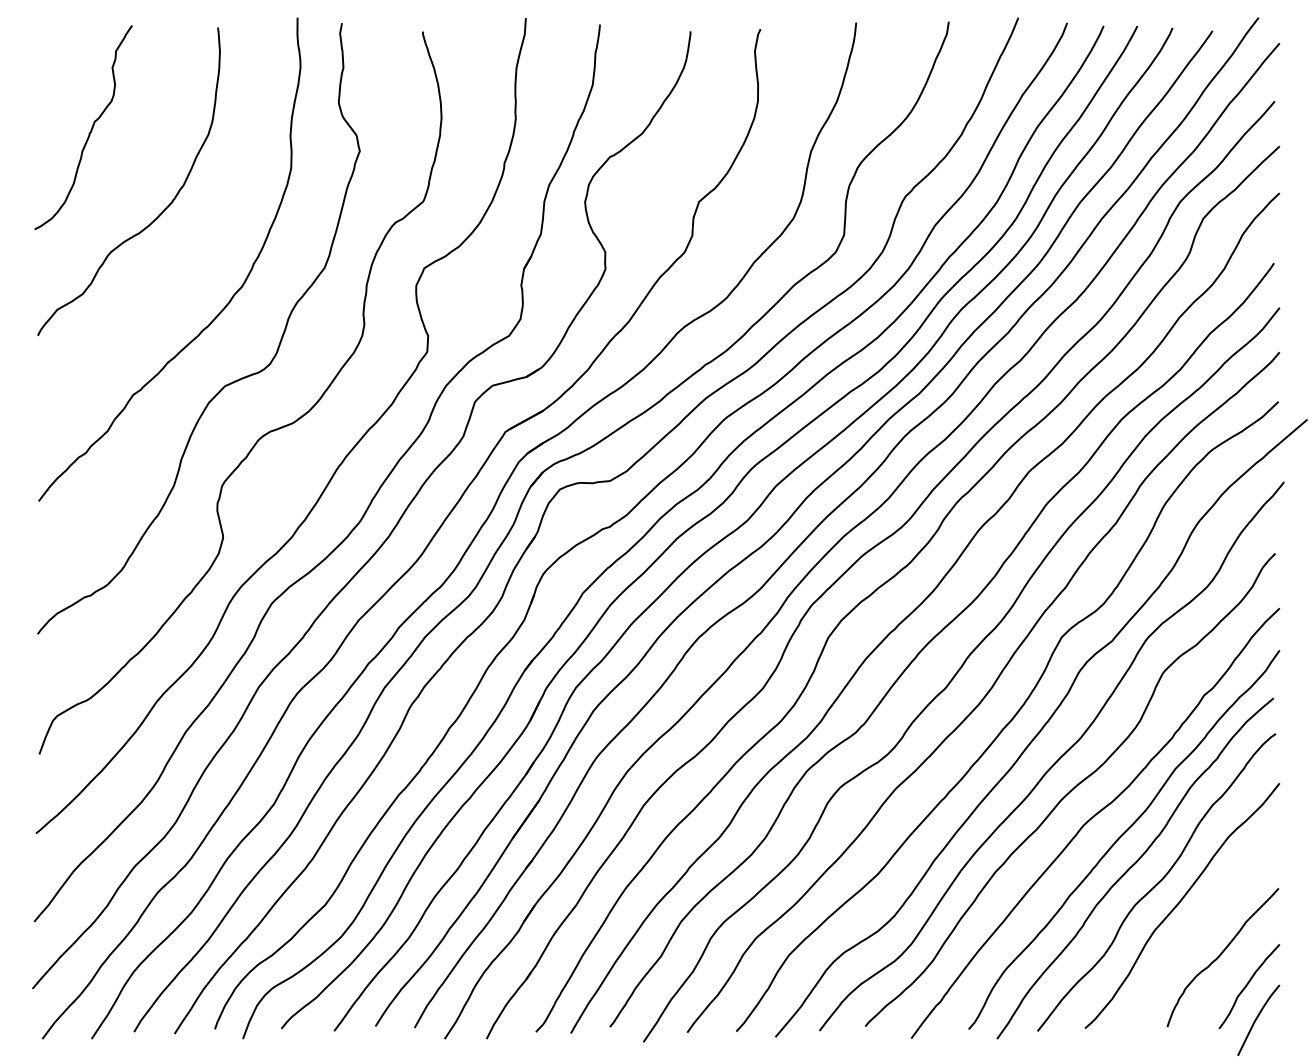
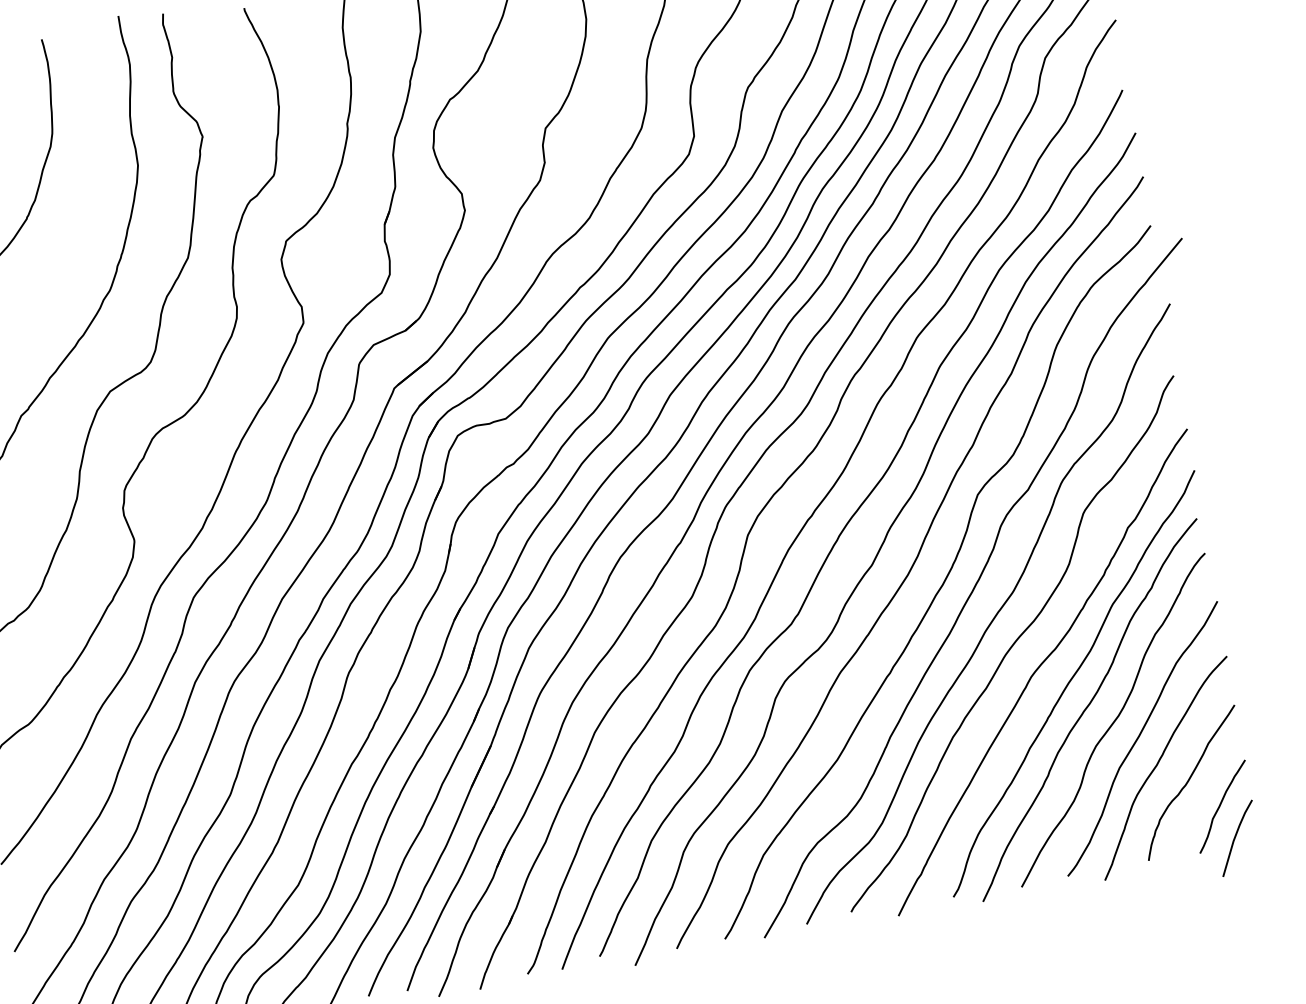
curve: (1192, 935) -> (1157, 766), added

